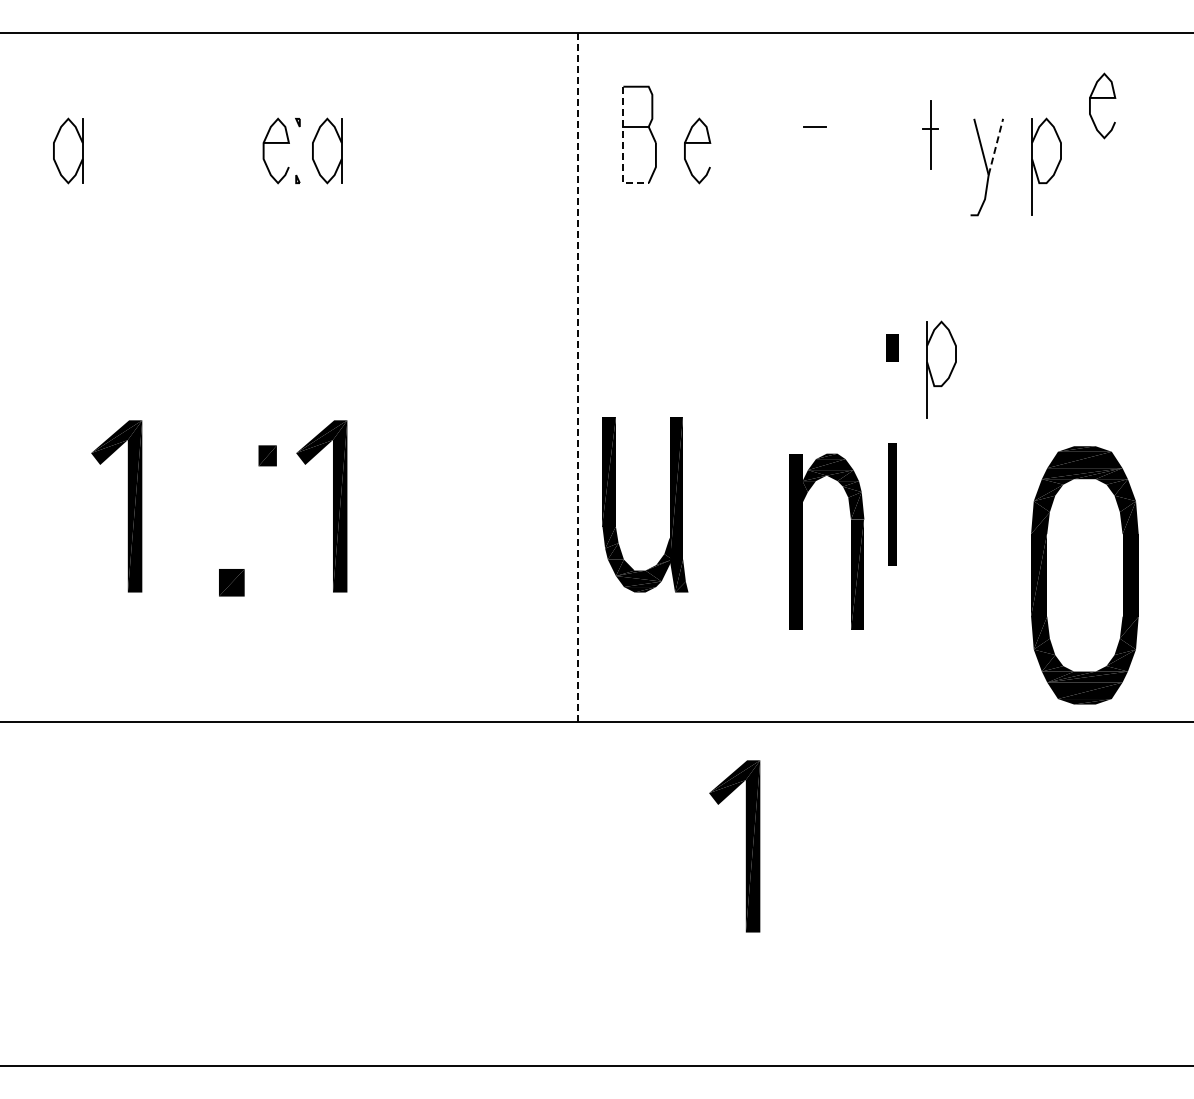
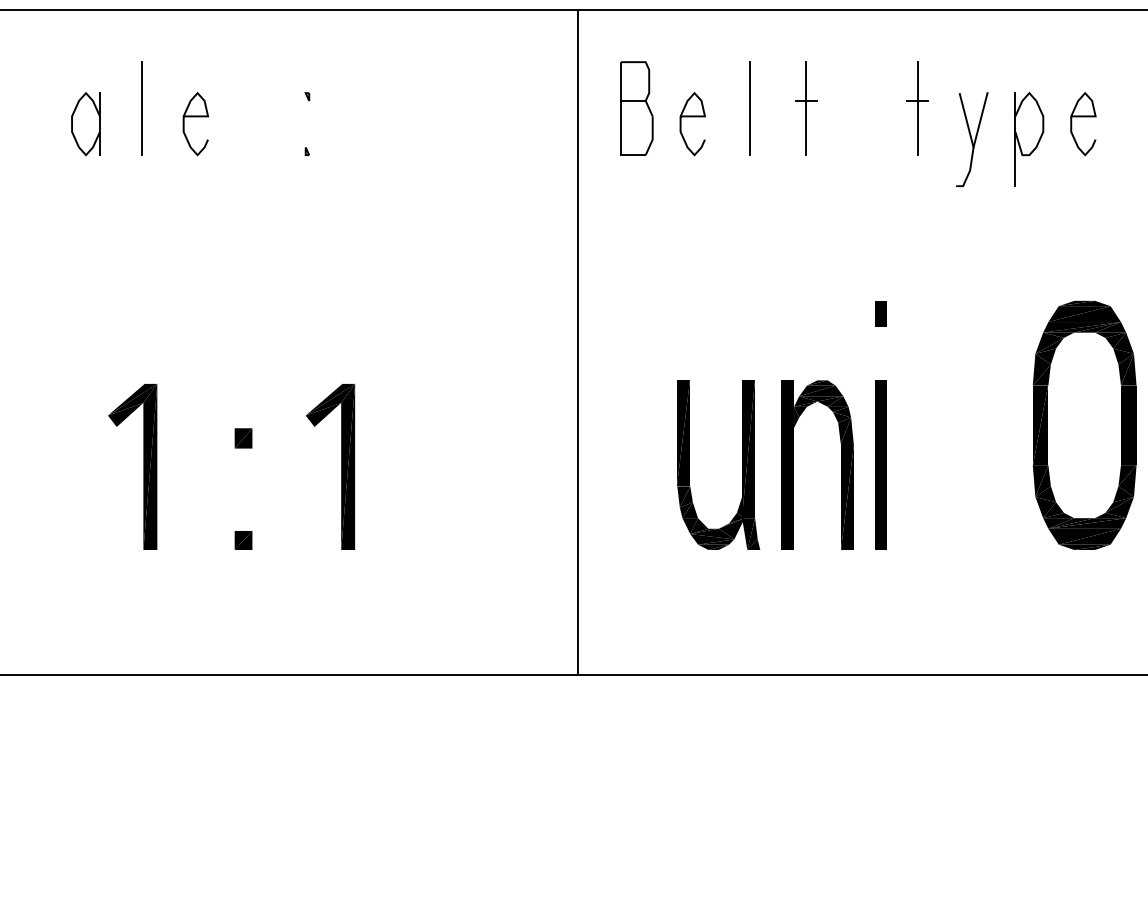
curve: (1102, 98) -> (1083, 116), moved
line: (126, 134) -> (142, 108), added
line: (757, 134) -> (750, 108), added
line: (815, 134) -> (806, 108), added
part: (930, 134) -> (917, 108), size x1.43
curve: (275, 143) -> (195, 116), moved
line: (996, 146) -> (981, 119), dashed -> solid
line: (623, 148) -> (621, 121), dashed -> solid
part: (327, 150) -> (335, 123), removed
part: (941, 369) -> (928, 334), removed
line: (578, 377) -> (577, 342), dashed -> solid
part: (267, 455) -> (243, 438), moved
part: (670, 504) -> (742, 465), moved
part: (892, 504) -> (880, 465), size x1.43
part: (802, 541) -> (794, 465), moved
part: (1084, 575) -> (1084, 425), moved
part: (231, 582) -> (243, 540), size x0.71
part: (745, 846) -> (739, 794), removed

